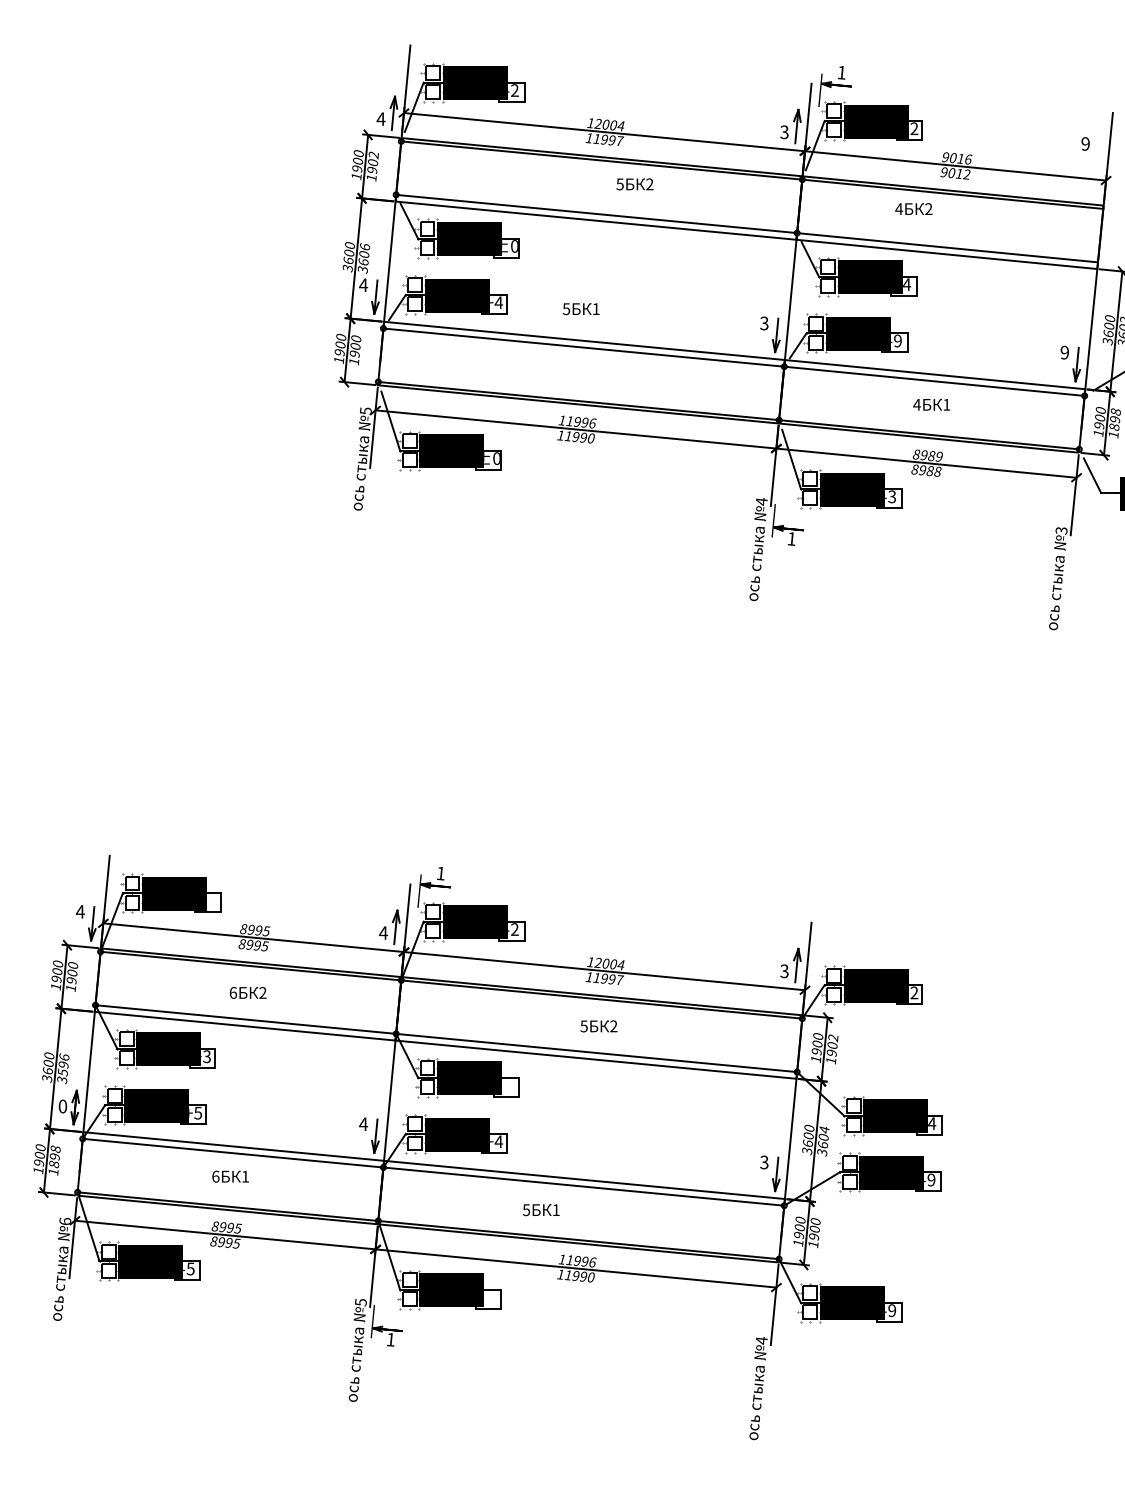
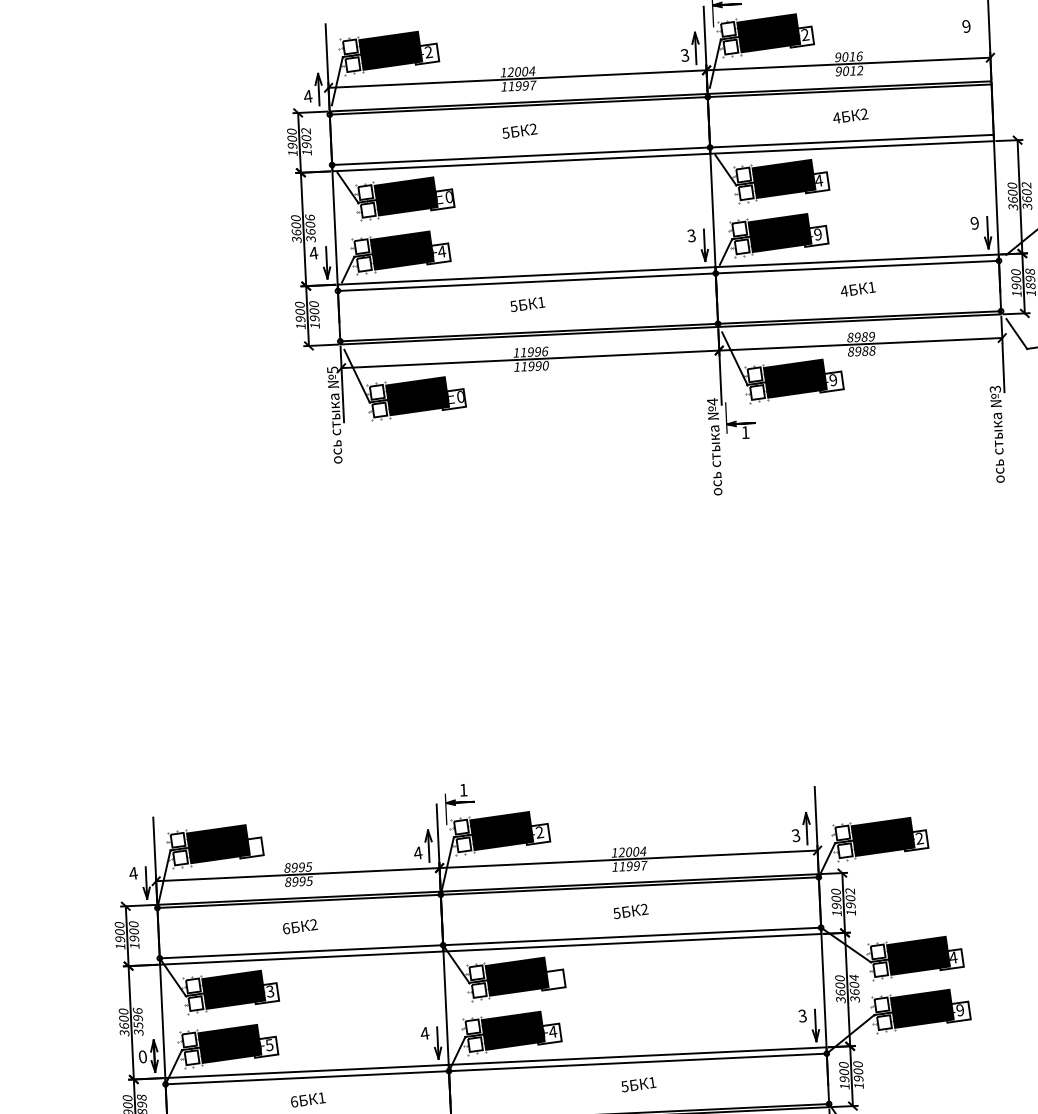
text: (634, 184) -> (519, 131), moved
text: (913, 208) -> (850, 115), moved
text: (580, 309) -> (526, 304), moved
text: (892, 496) -> (833, 379), -3 -> -9
text: (540, 1210) -> (637, 1085), moved

